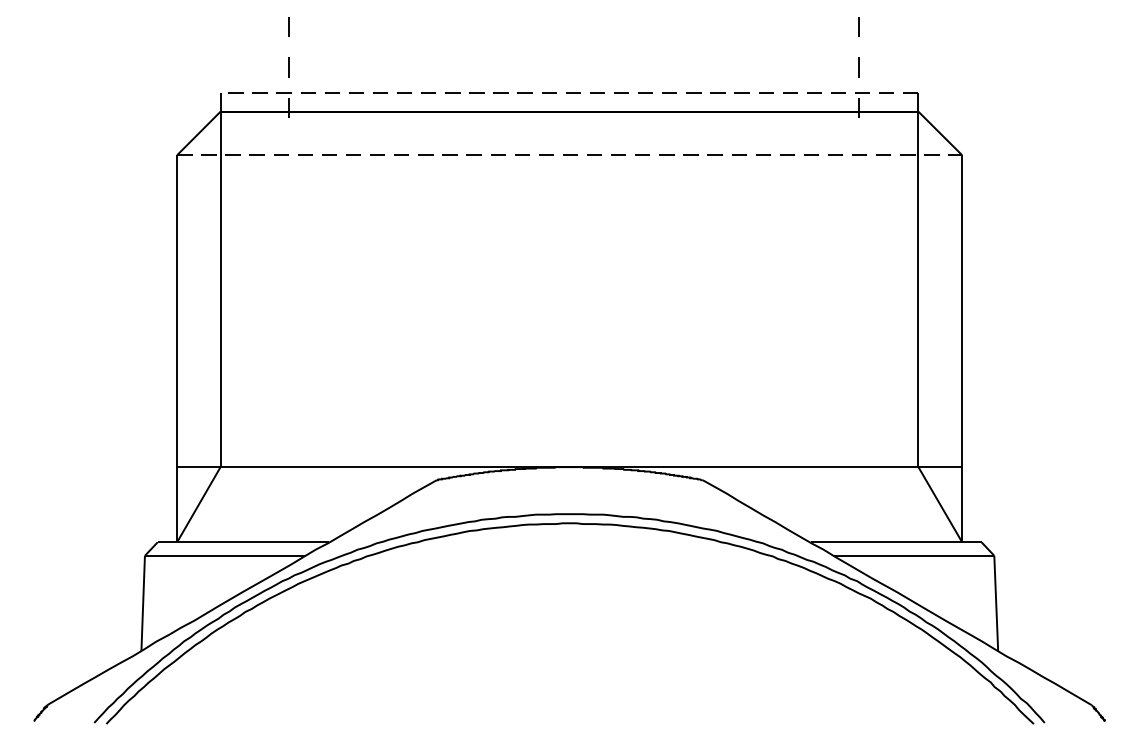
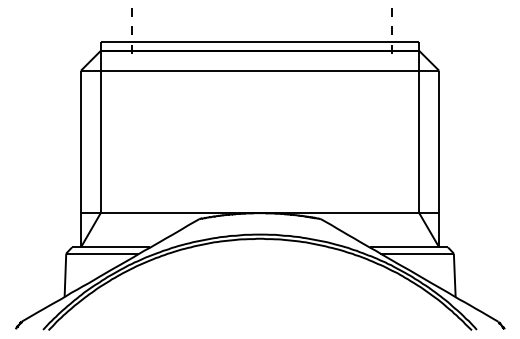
line: (568, 93) -> (259, 42), dashed -> solid
line: (570, 154) -> (260, 70), dashed -> solid

